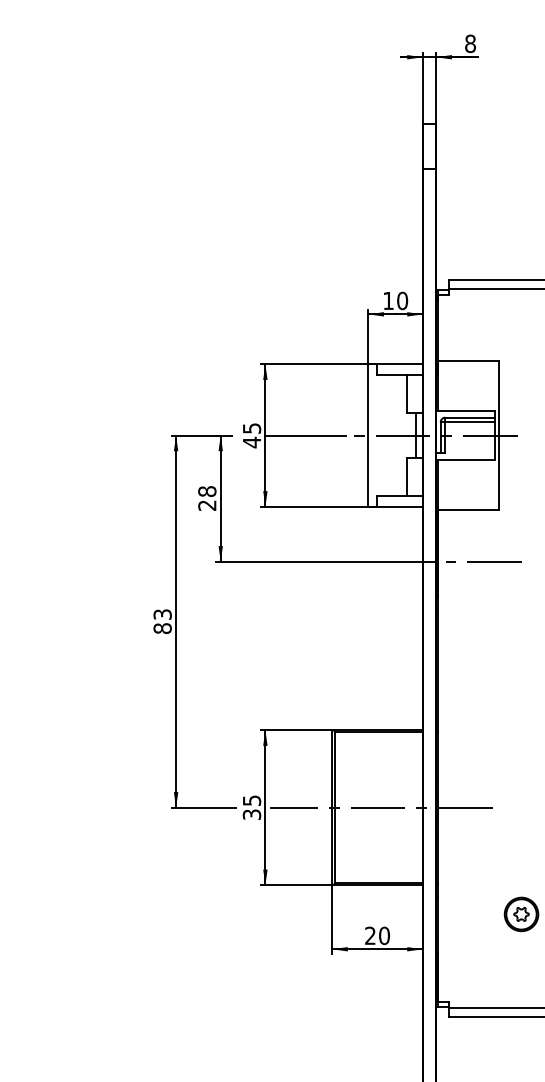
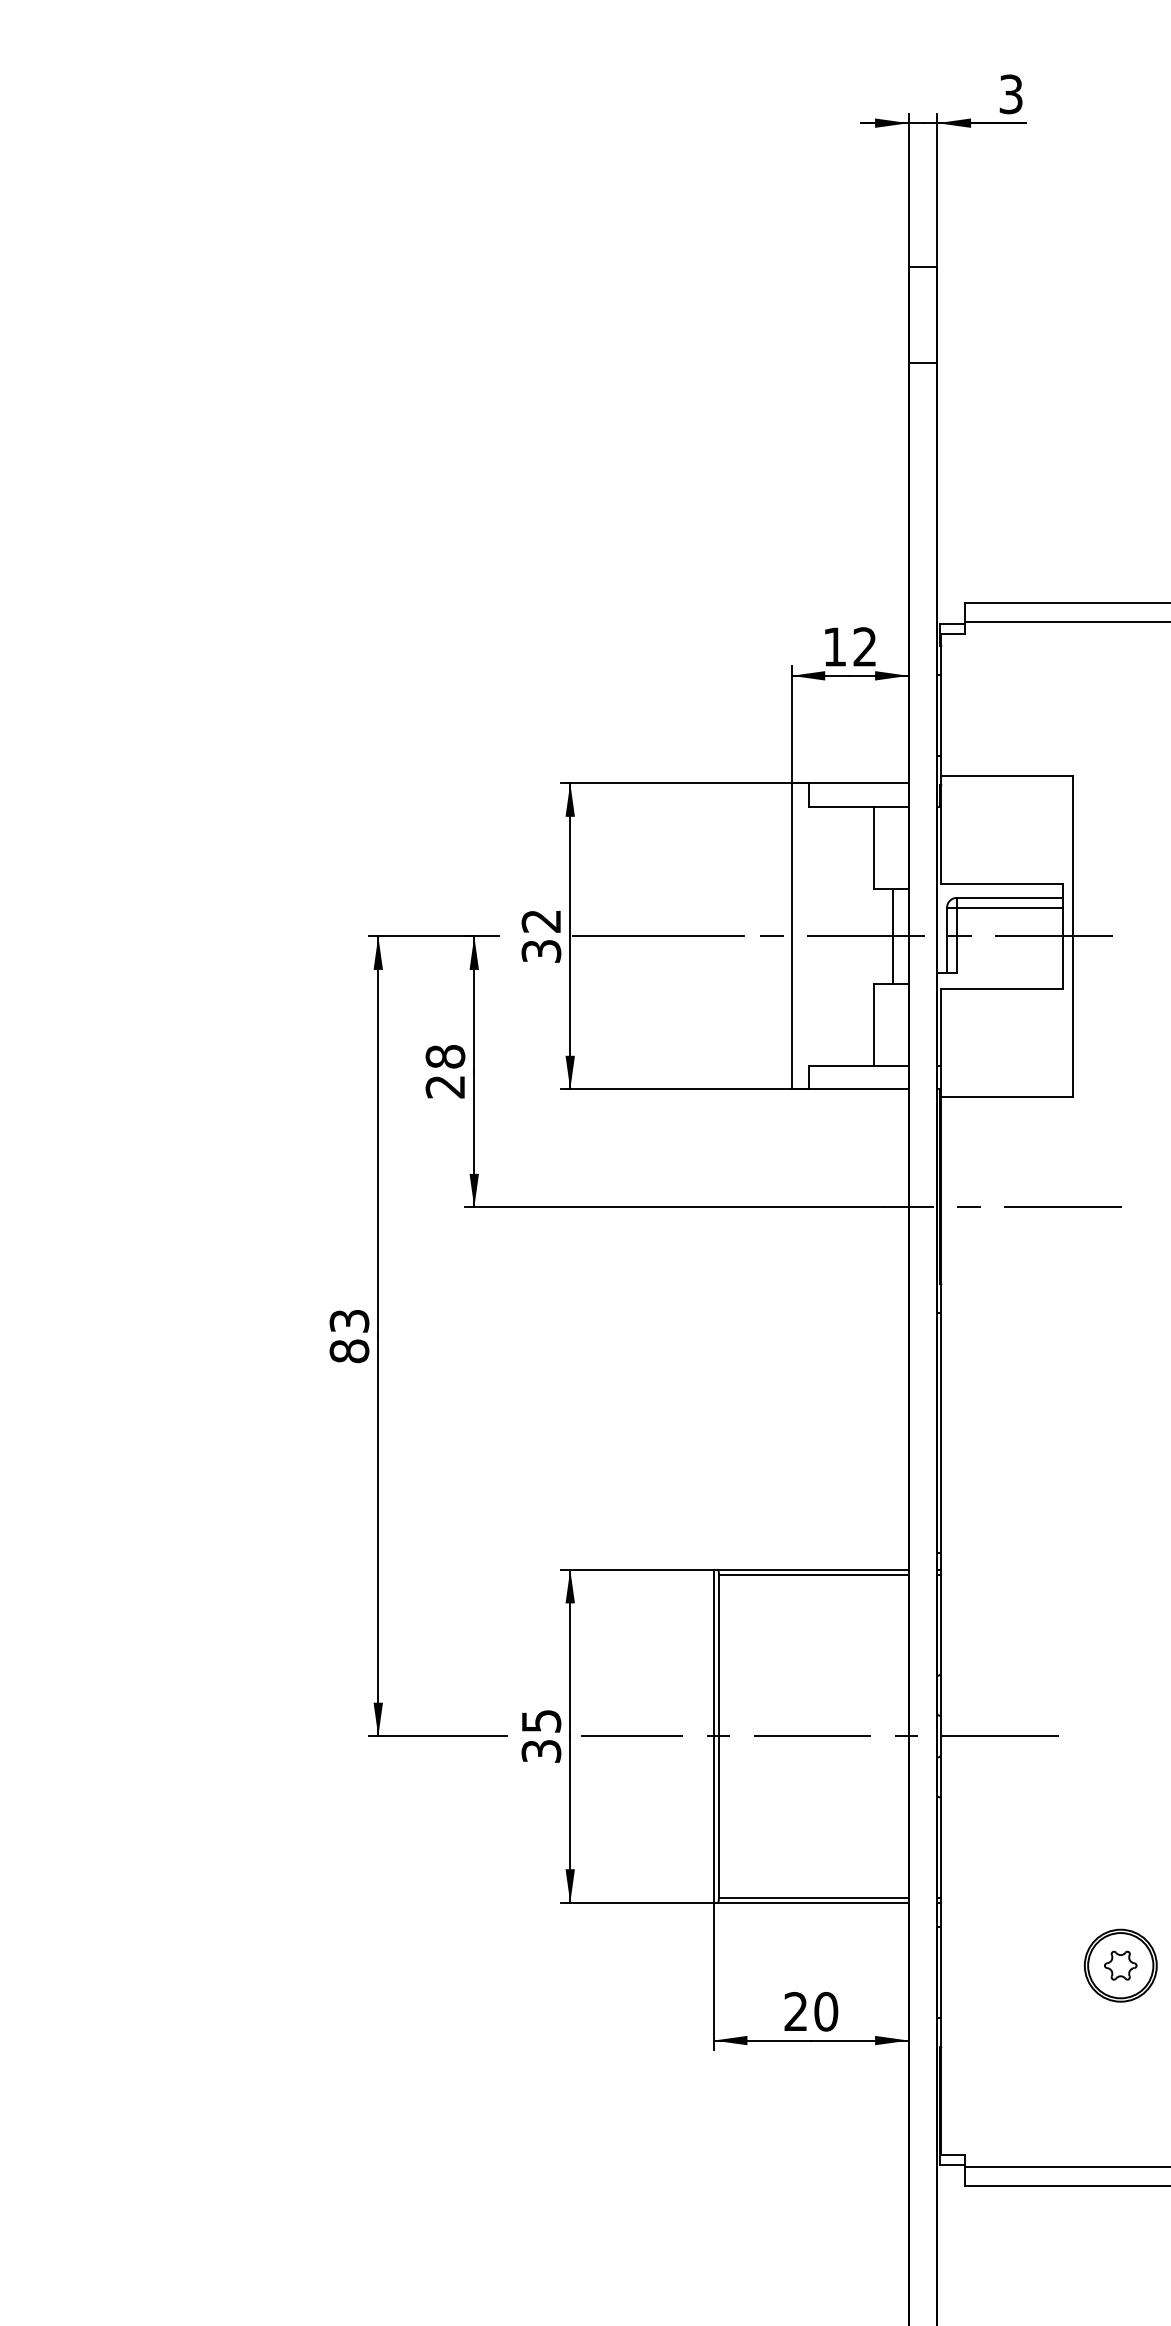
text: (470, 43) -> (1011, 93), 8 -> 3
text: (402, 300) -> (864, 646), 10 -> 12
text: (251, 435) -> (540, 936), 45 -> 32

